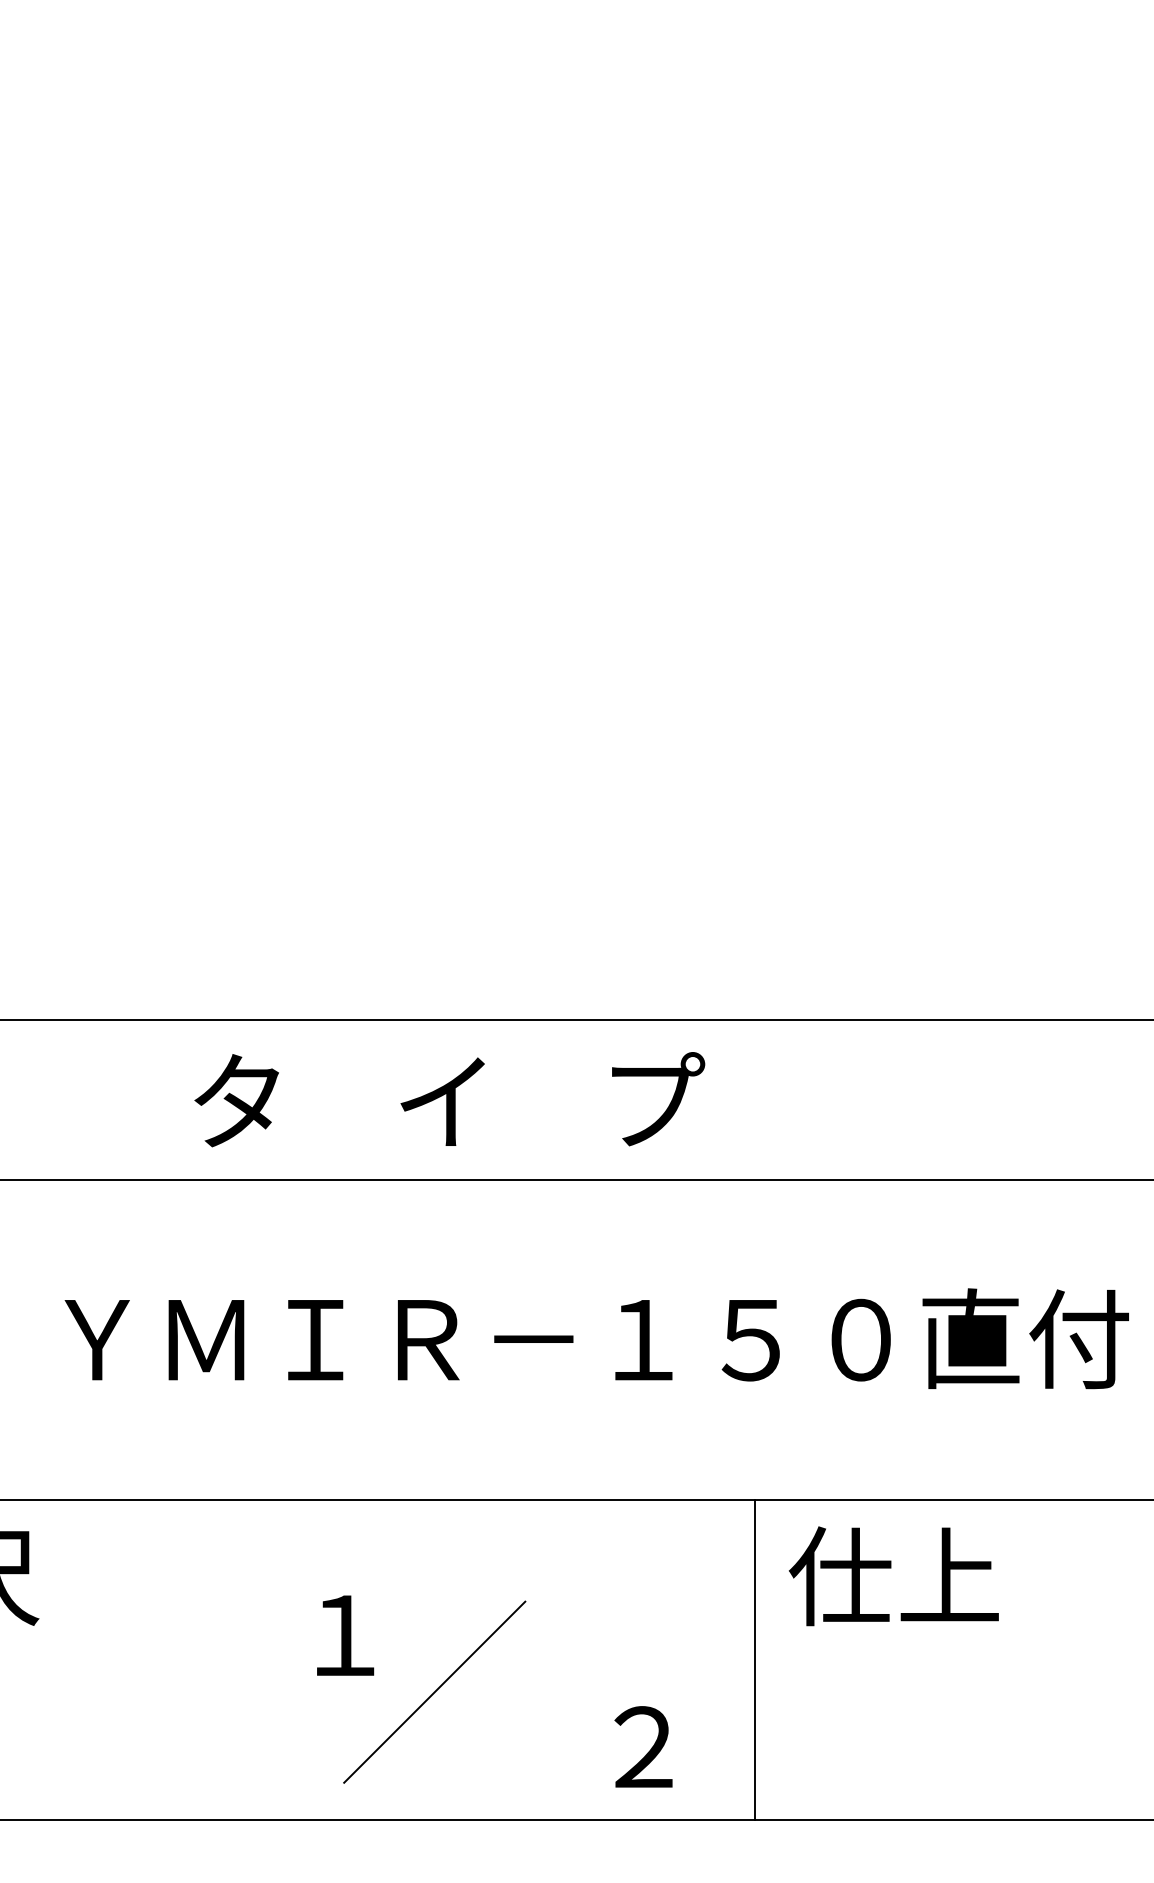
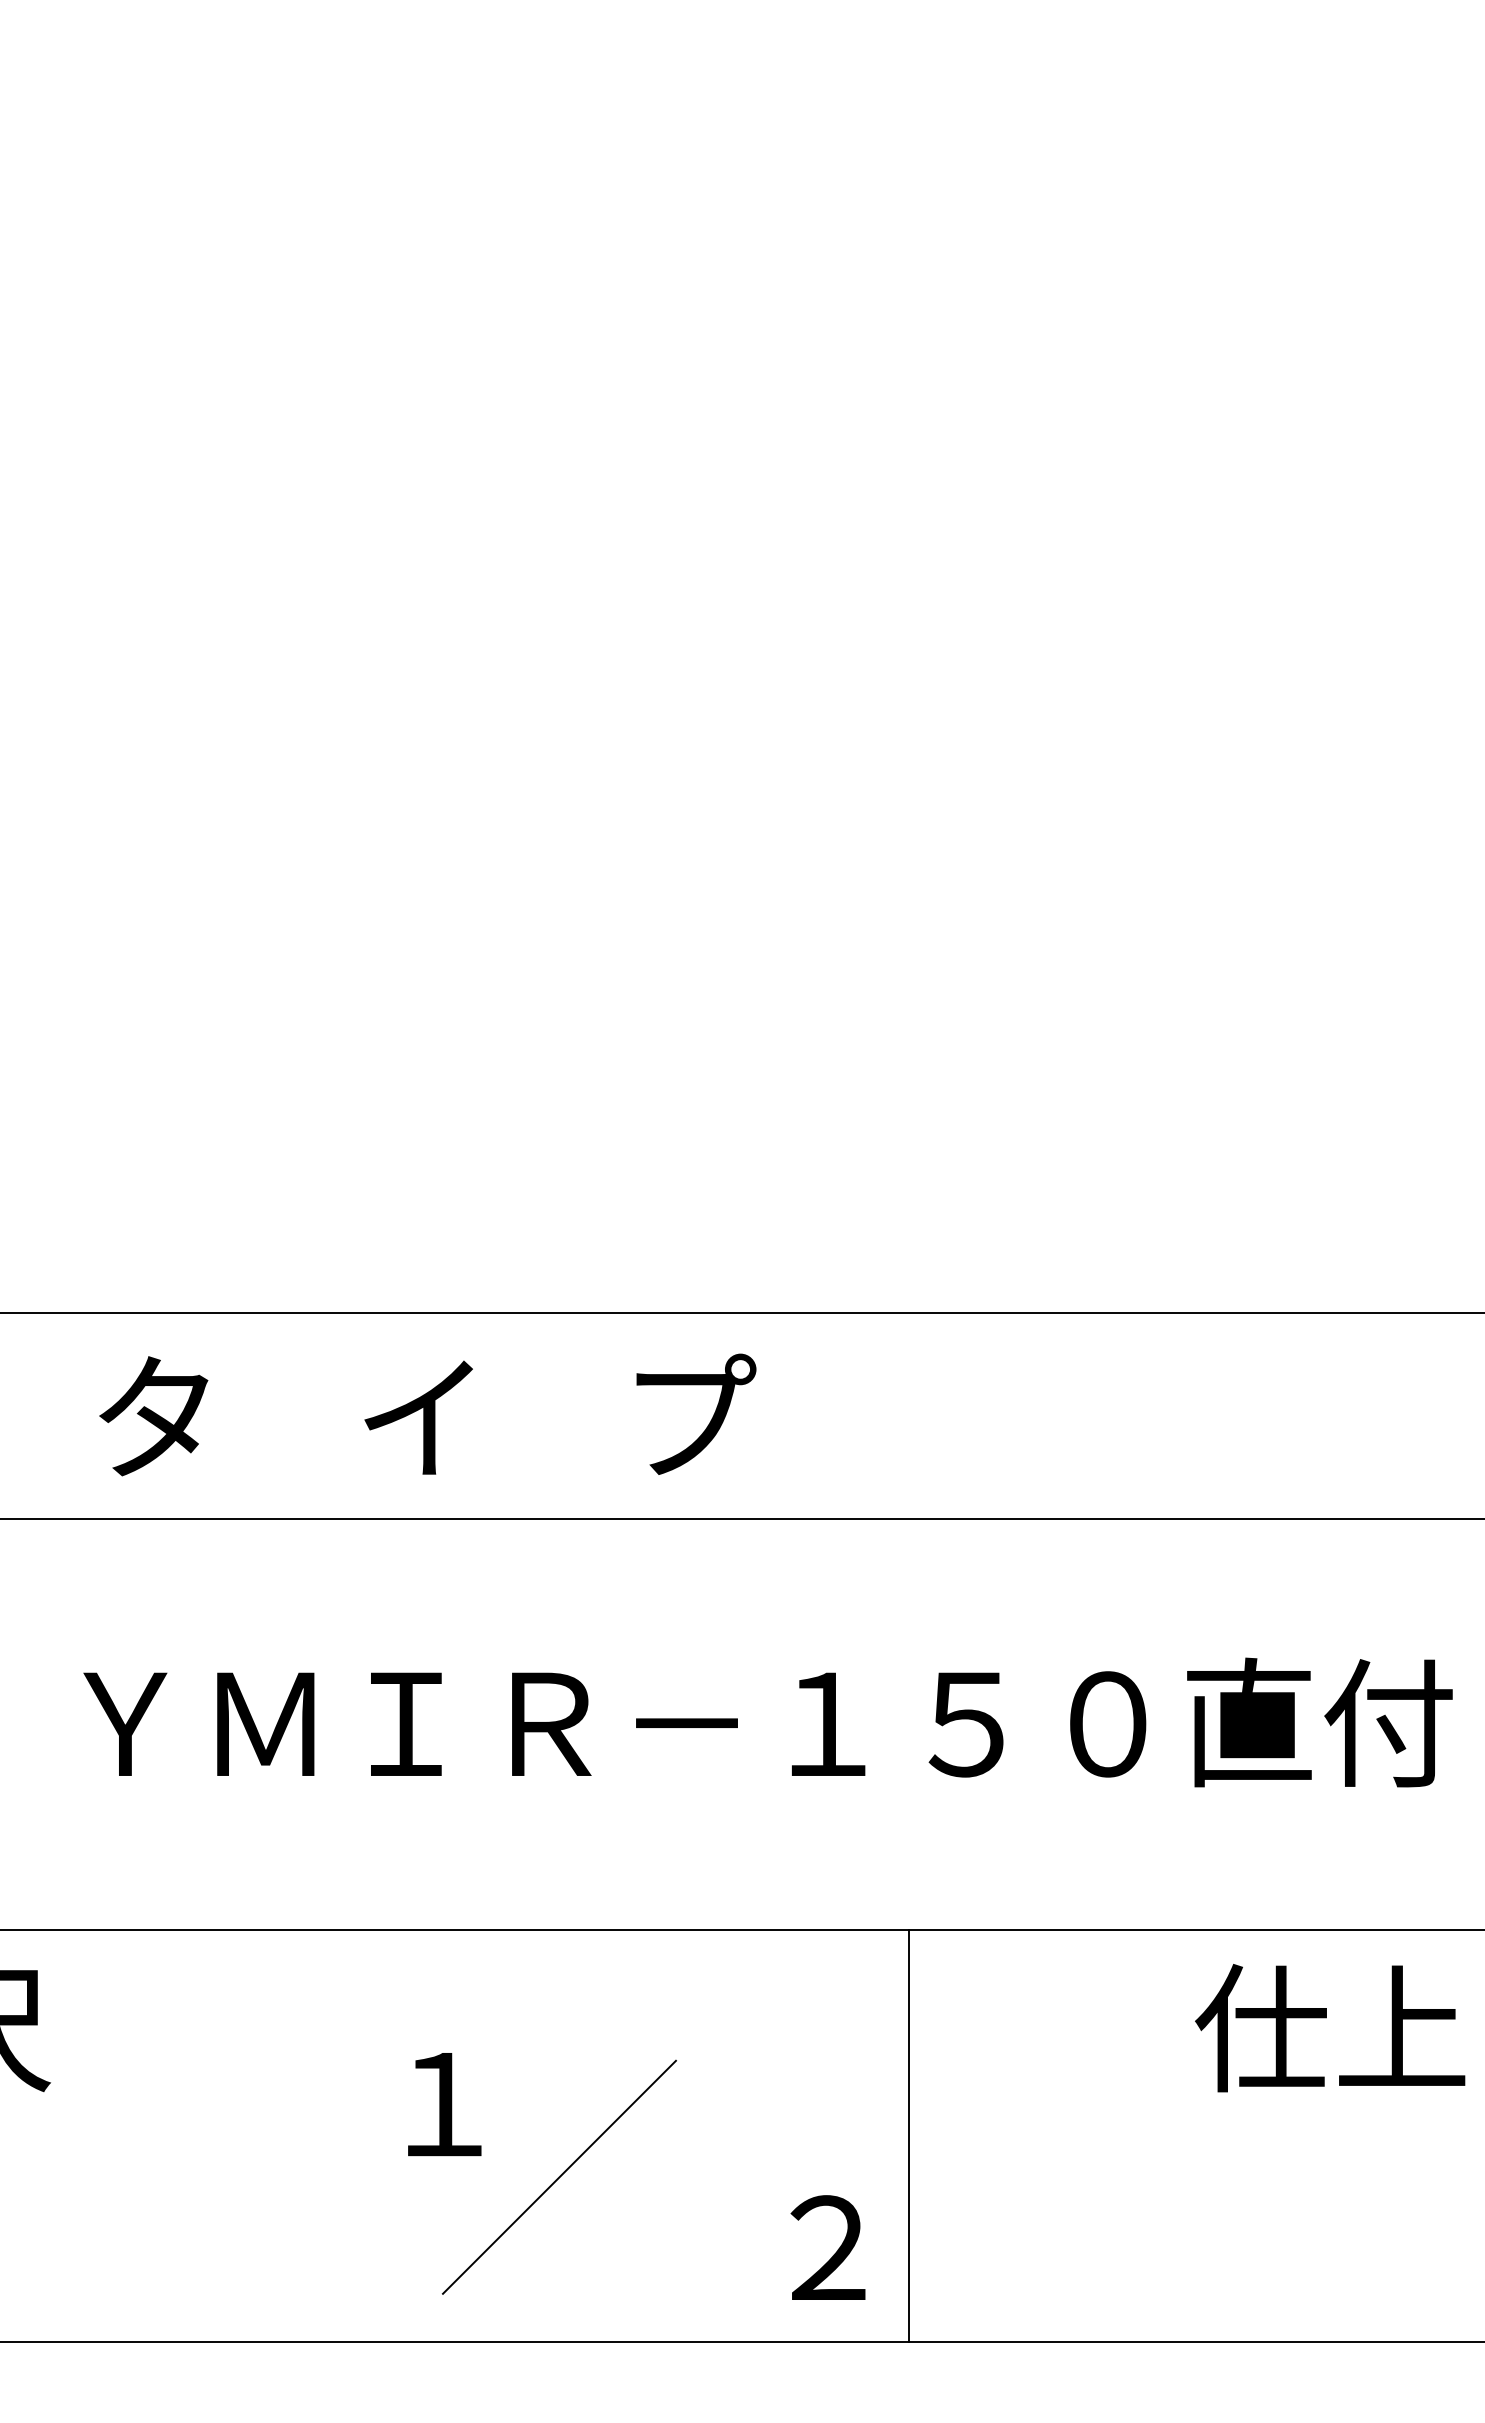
text: (449, 1099) -> (427, 1414), moved
text: (894, 1576) -> (1330, 2028), moved
line: (755, 1659) -> (909, 2135), moved

